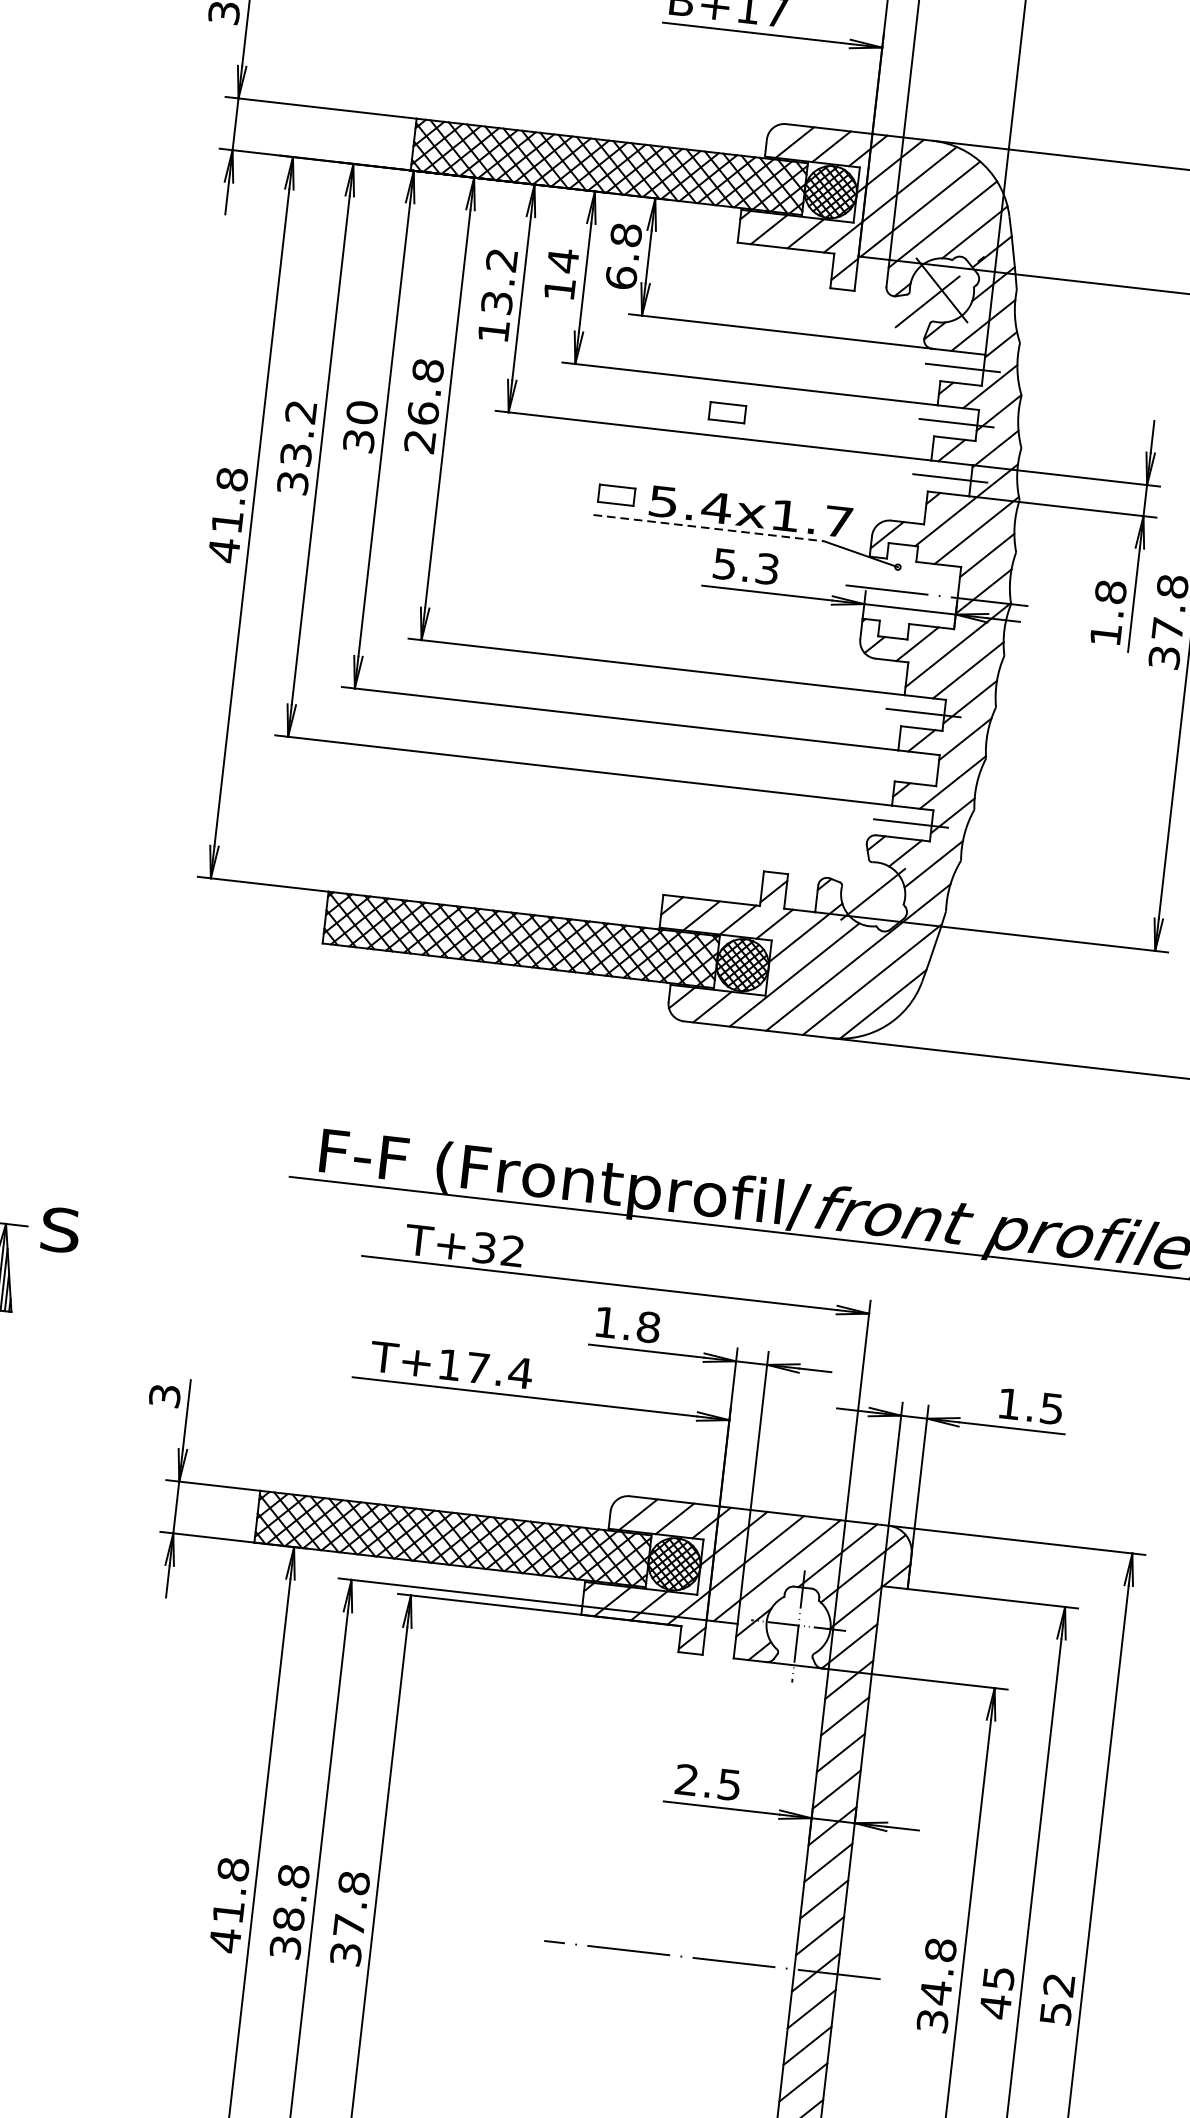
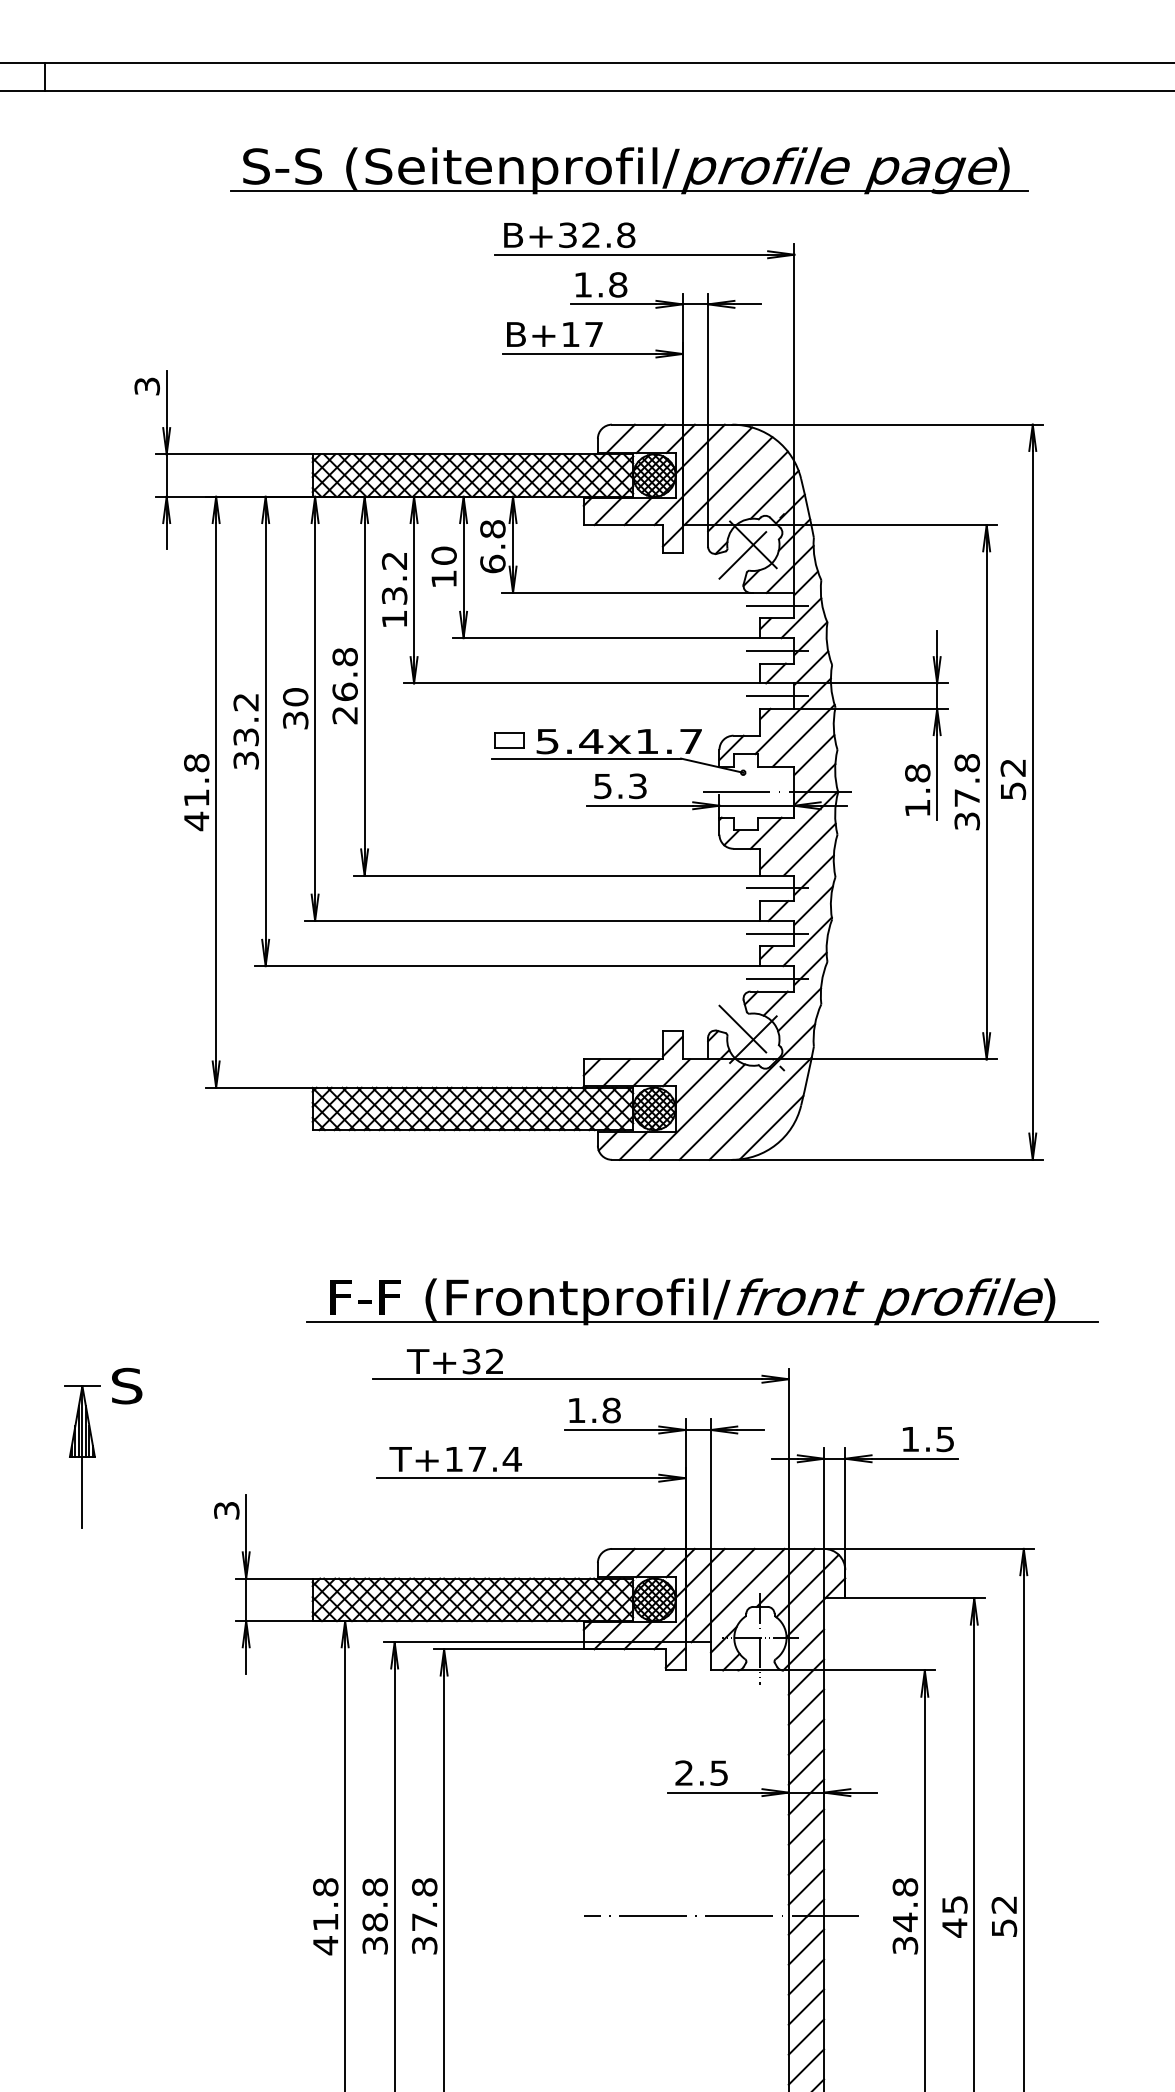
text: (562, 260) -> (443, 555), 14 -> 10
part: (727, 412) -> (591, 663), removed
line: (709, 528) -> (587, 758), dashed -> solid
line: (917, 768) -> (777, 933), added
line: (871, 891) -> (751, 1037), added

